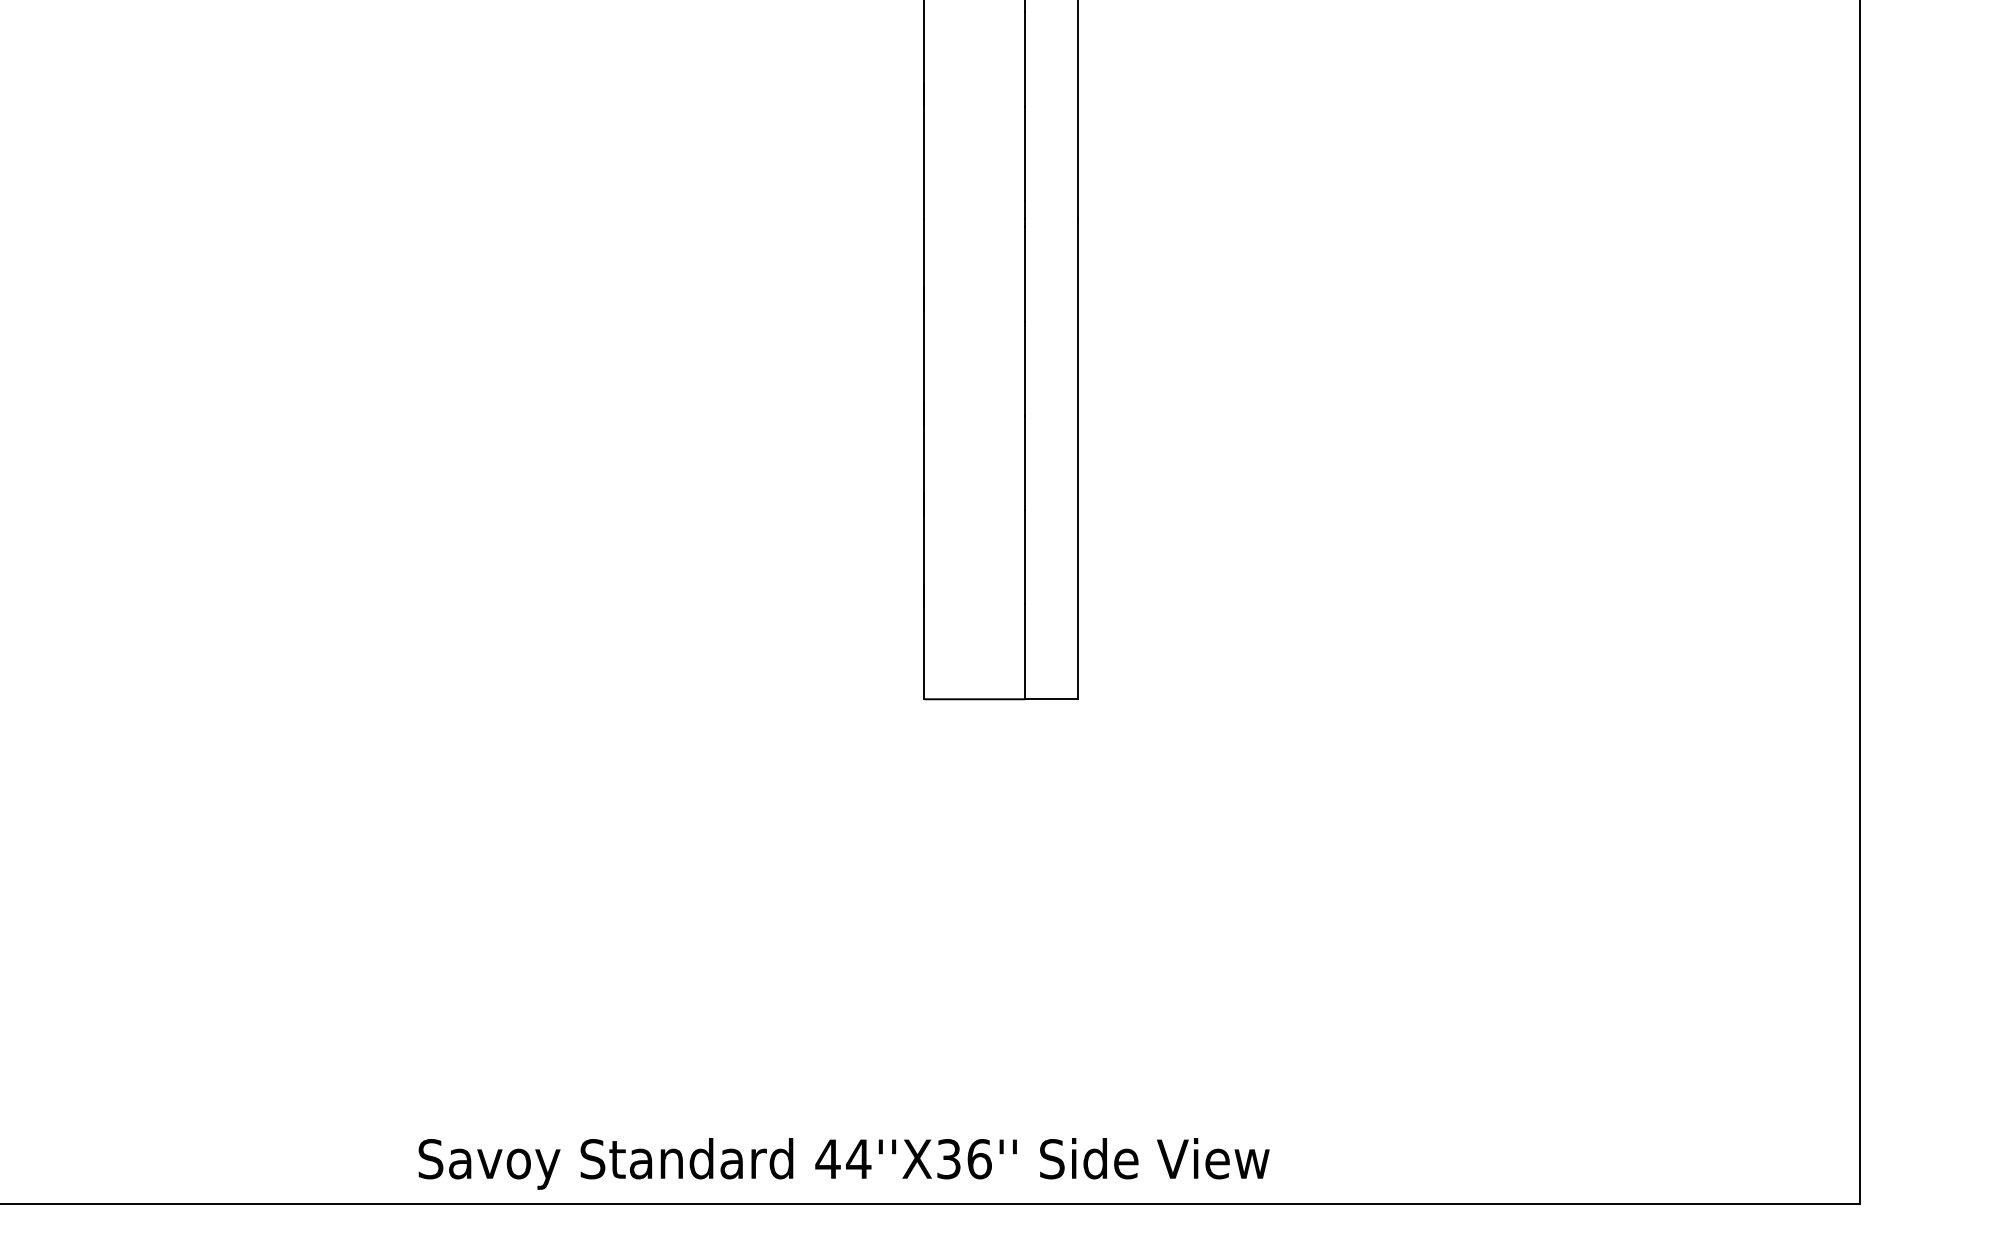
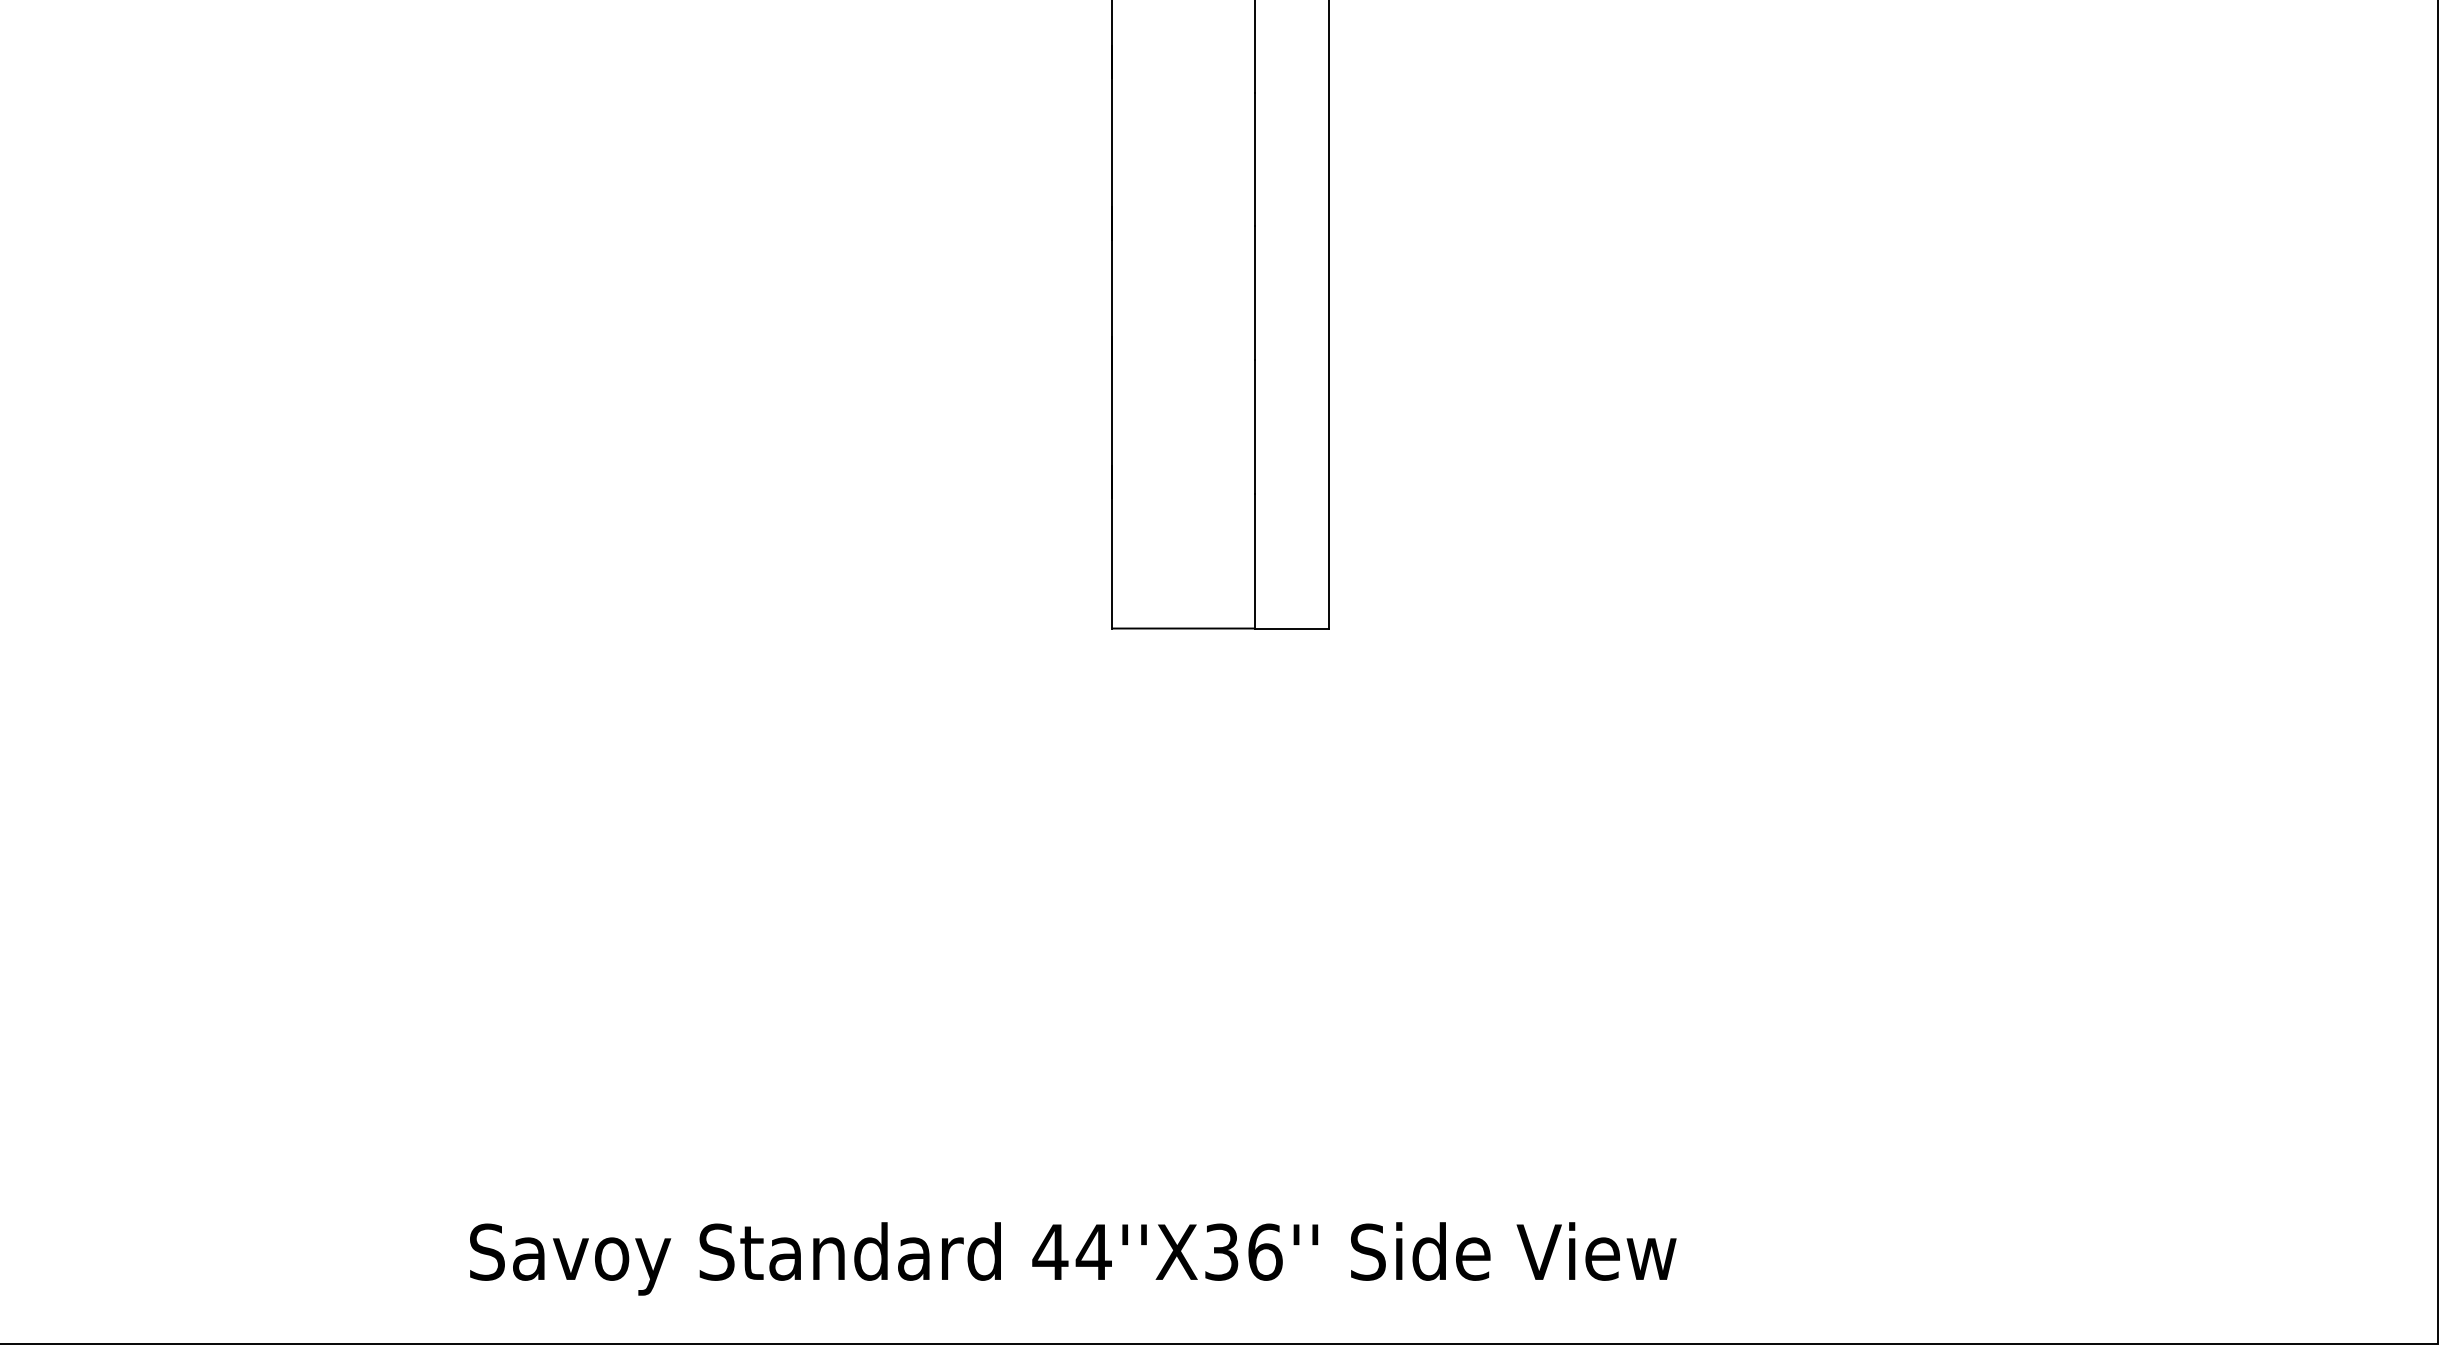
text: (843, 1163) -> (1072, 1258), moved

